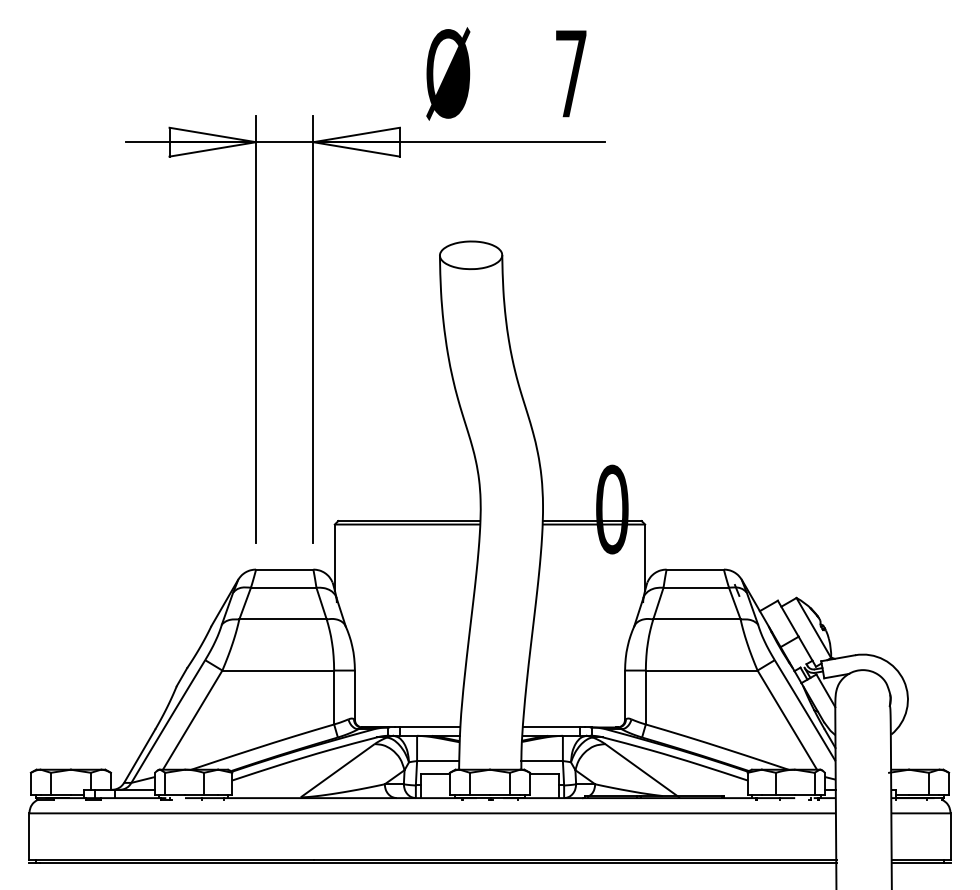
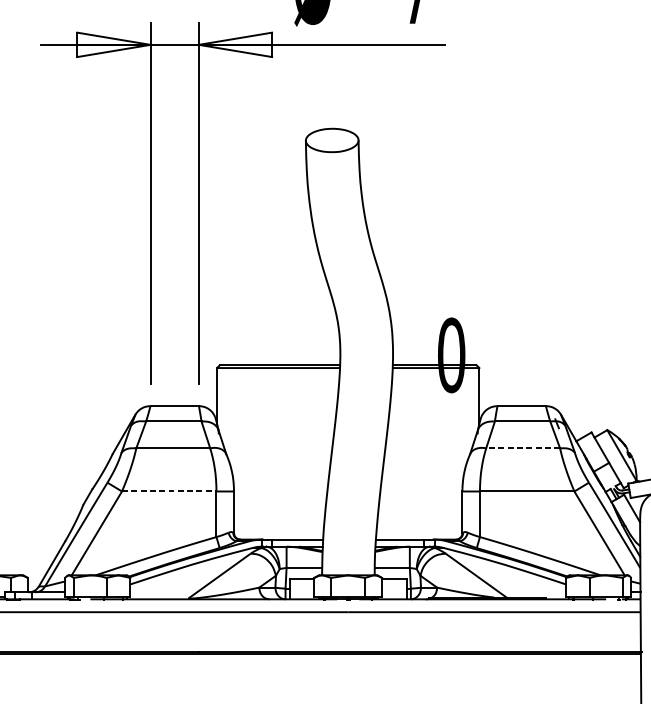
line: (696, 619) -> (522, 448), solid -> dashed
line: (278, 670) -> (169, 491), solid -> dashed

